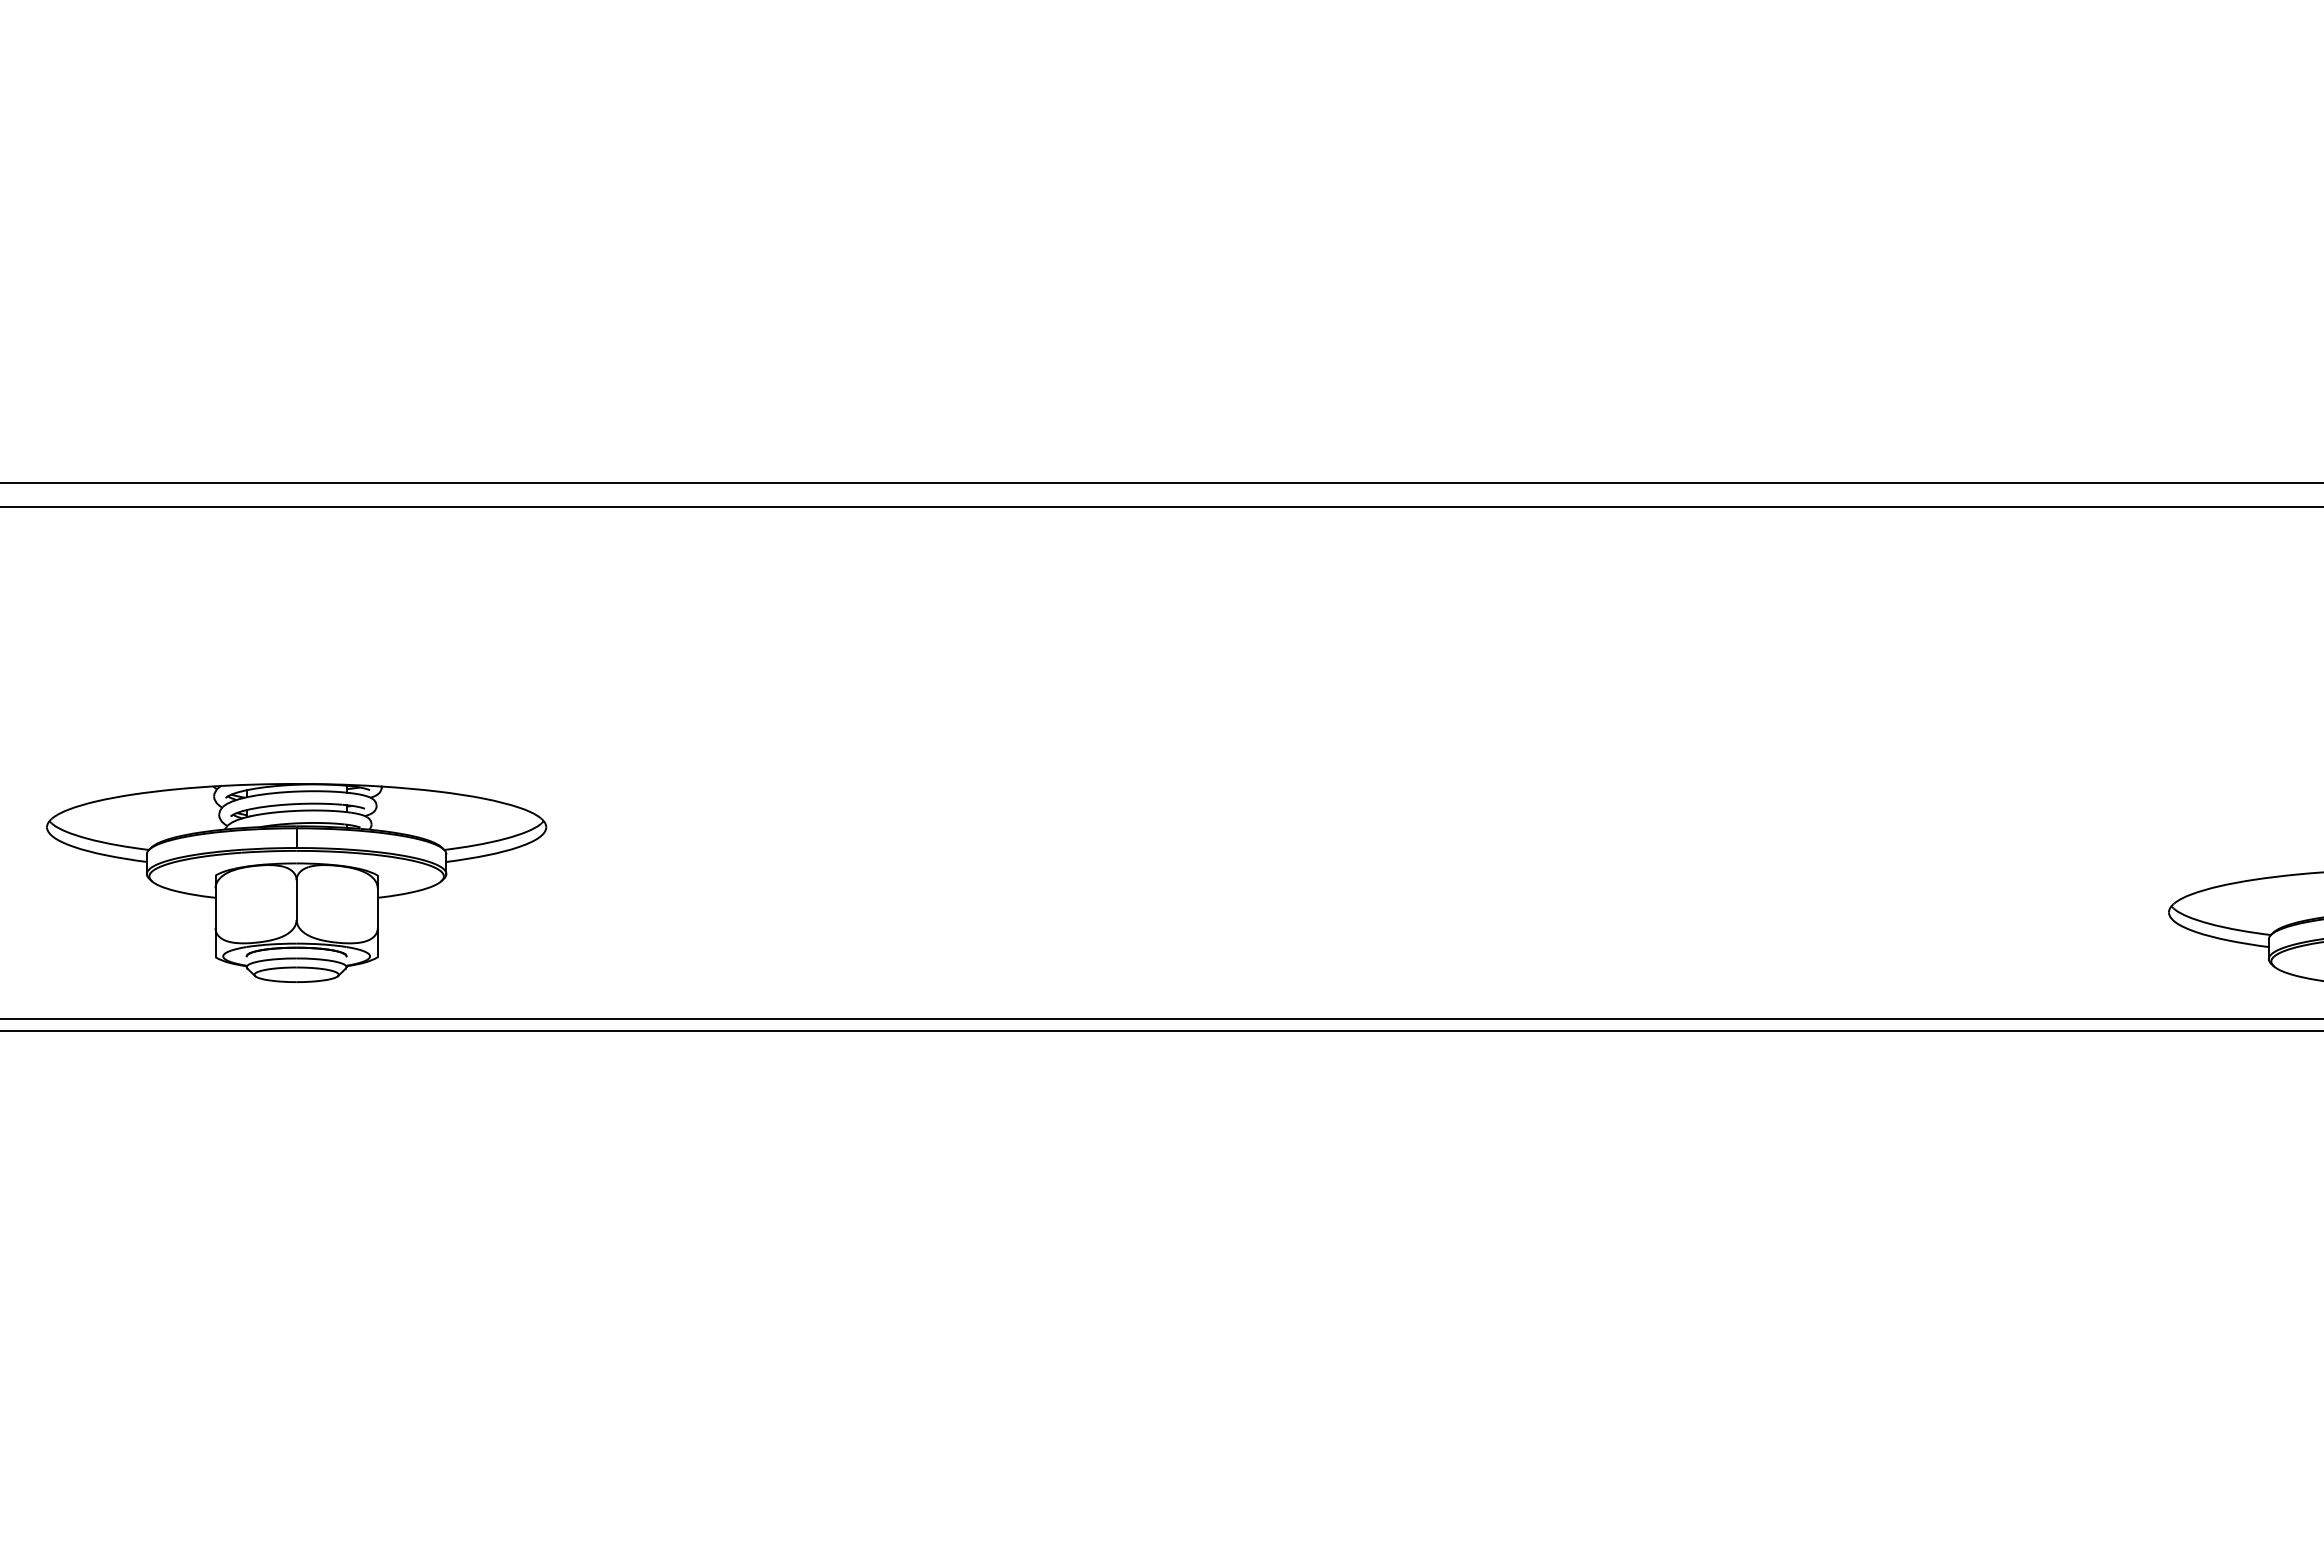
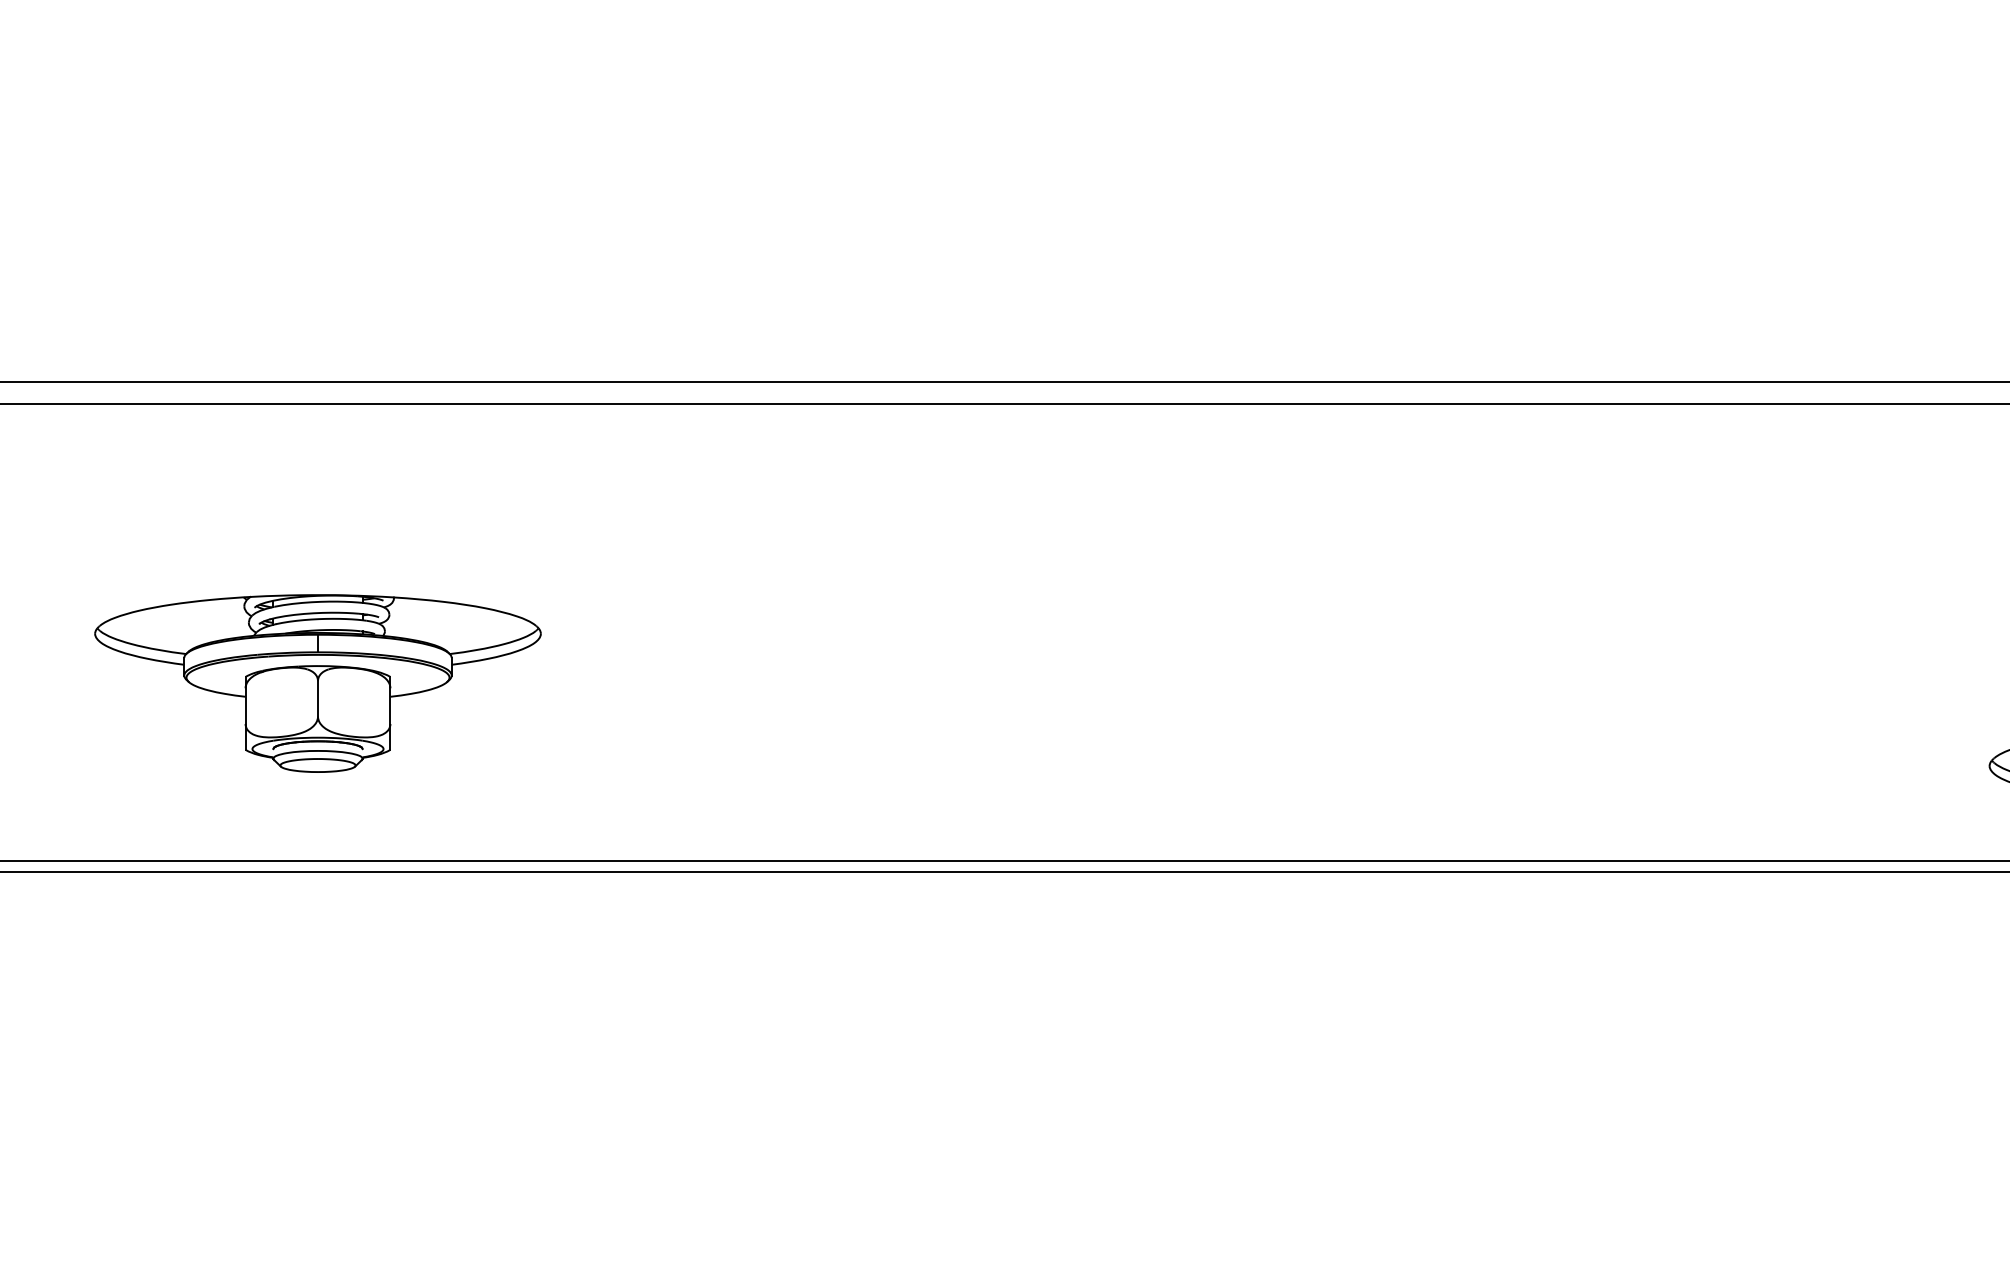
part: (296, 882) -> (317, 683), moved

